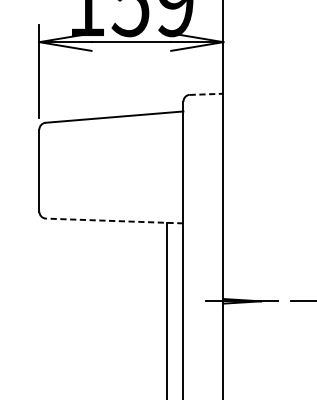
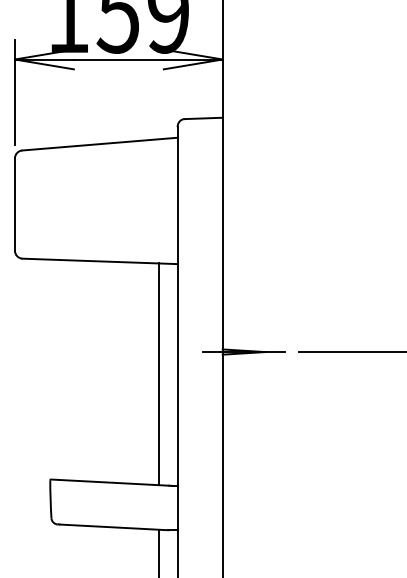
line: (207, 94) -> (204, 118), dashed -> solid
line: (115, 221) -> (100, 261), dashed -> solid

